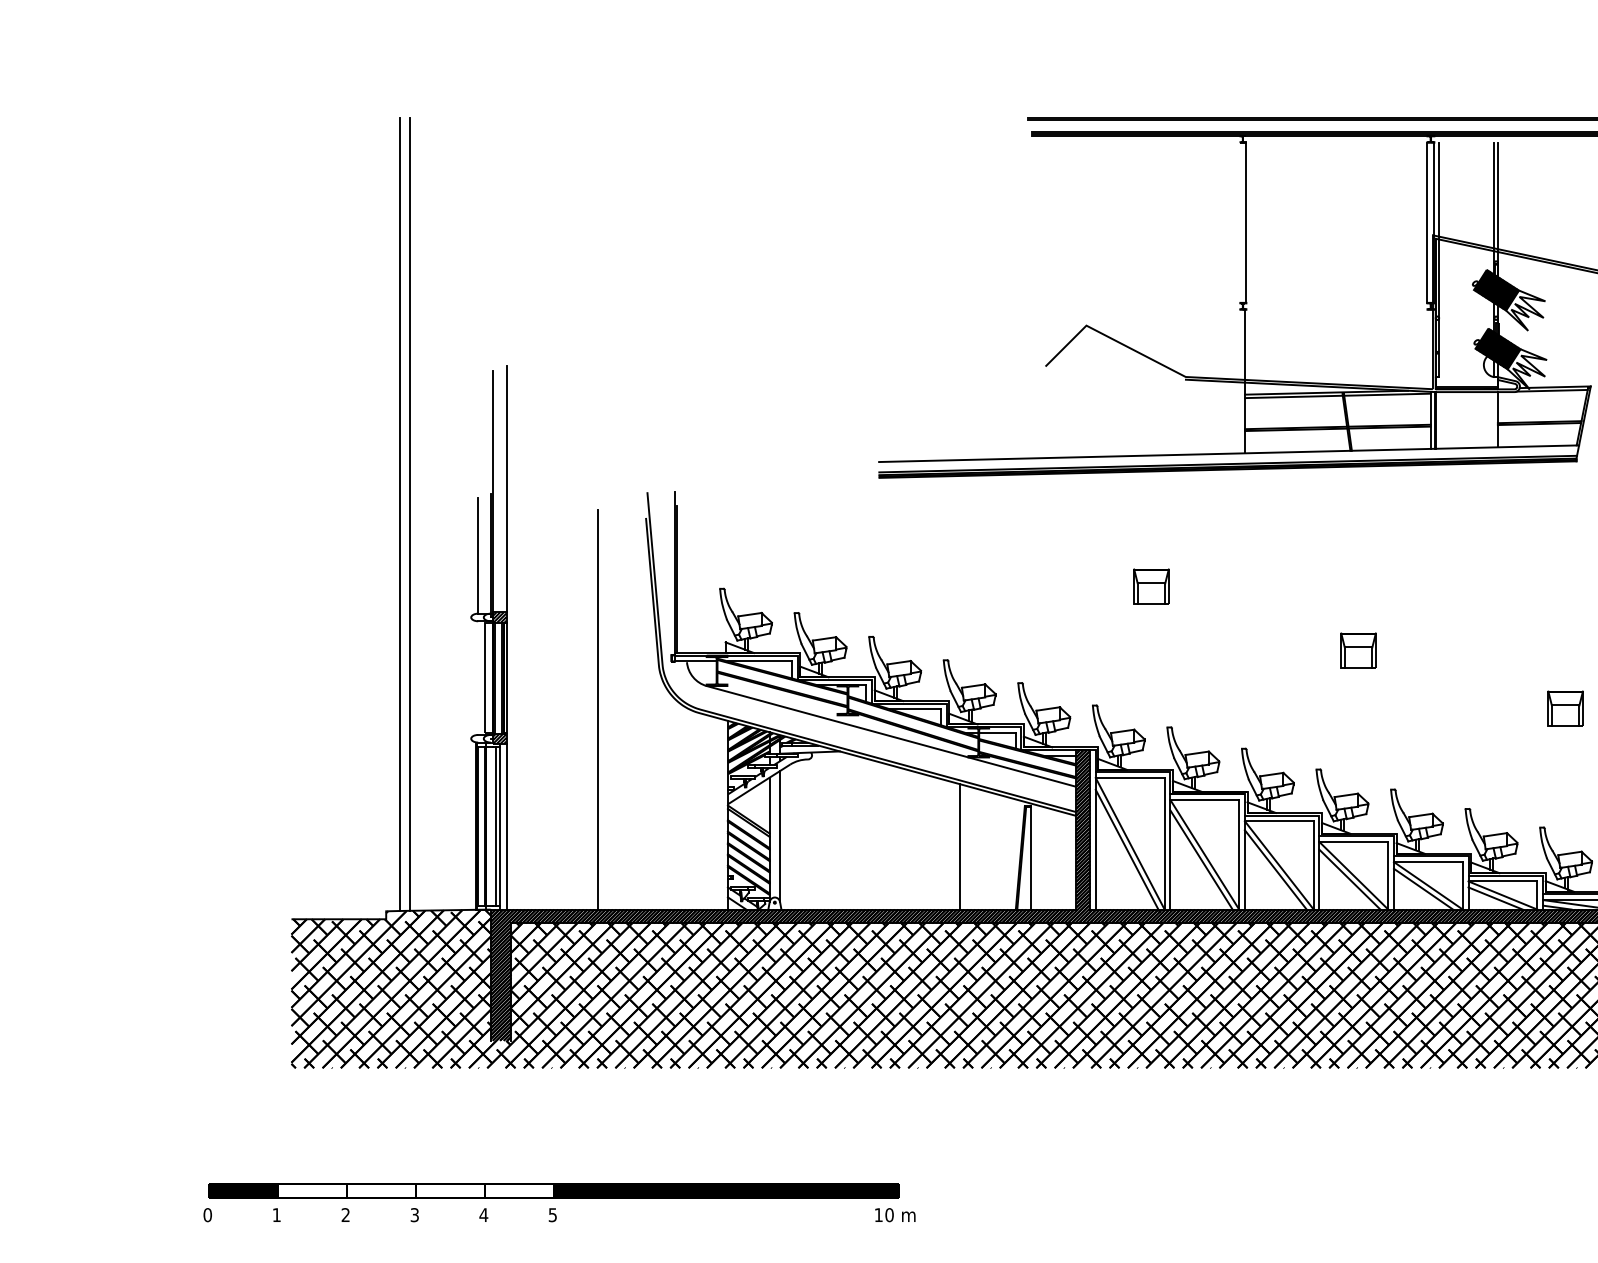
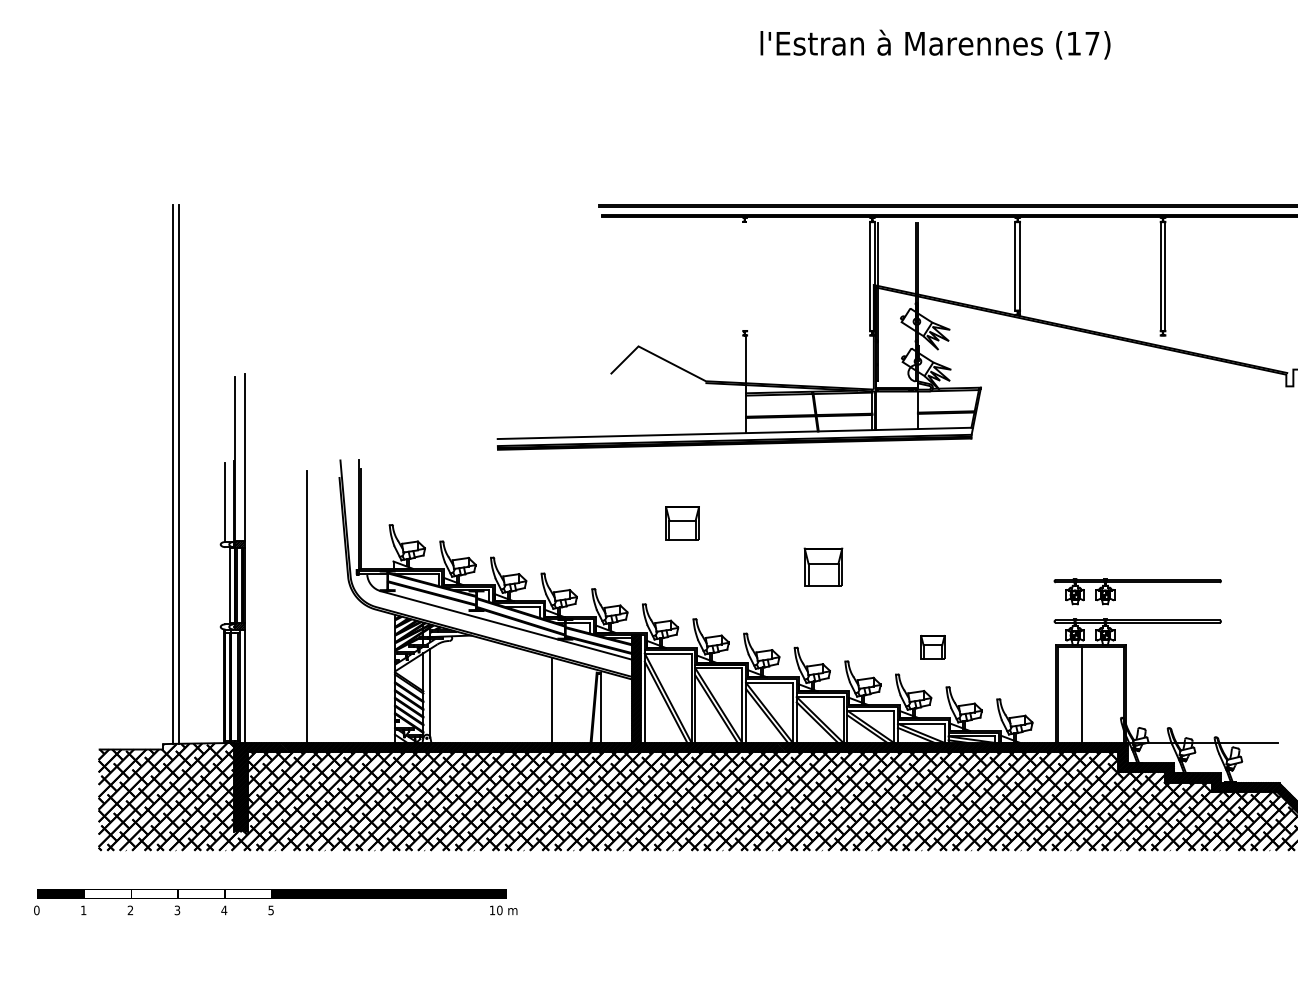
line: (1246, 222) -> (747, 276), removed
hatch: (1495, 290) -> (916, 322), removed
hatch: (1497, 349) -> (917, 362), removed
part: (1151, 586) -> (682, 523), size x1.4
part: (1357, 649) -> (822, 566), size x1.6
part: (1565, 708) -> (932, 647), moved
text: (559, 1203) -> (275, 902), moved

